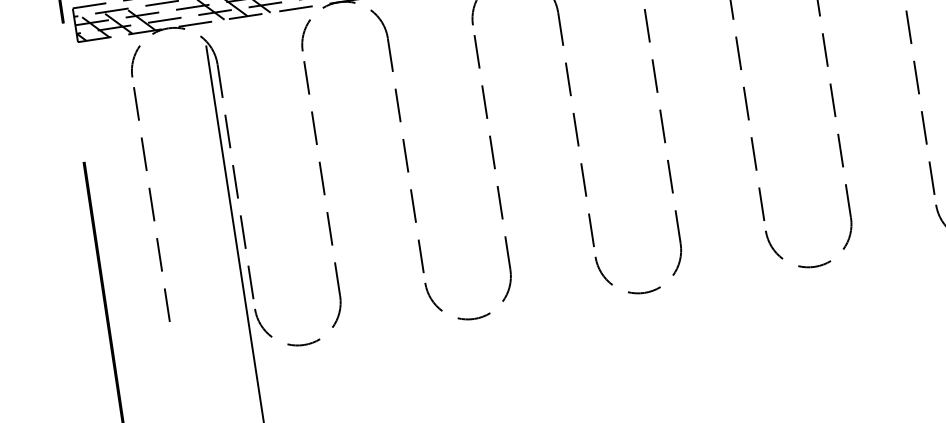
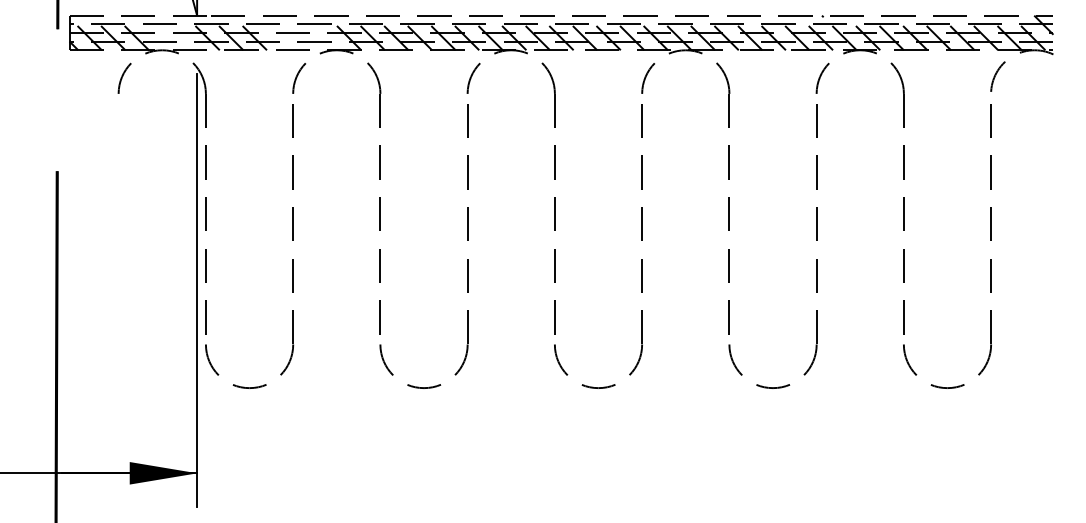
line: (151, 203) -> (118, 223), removed

